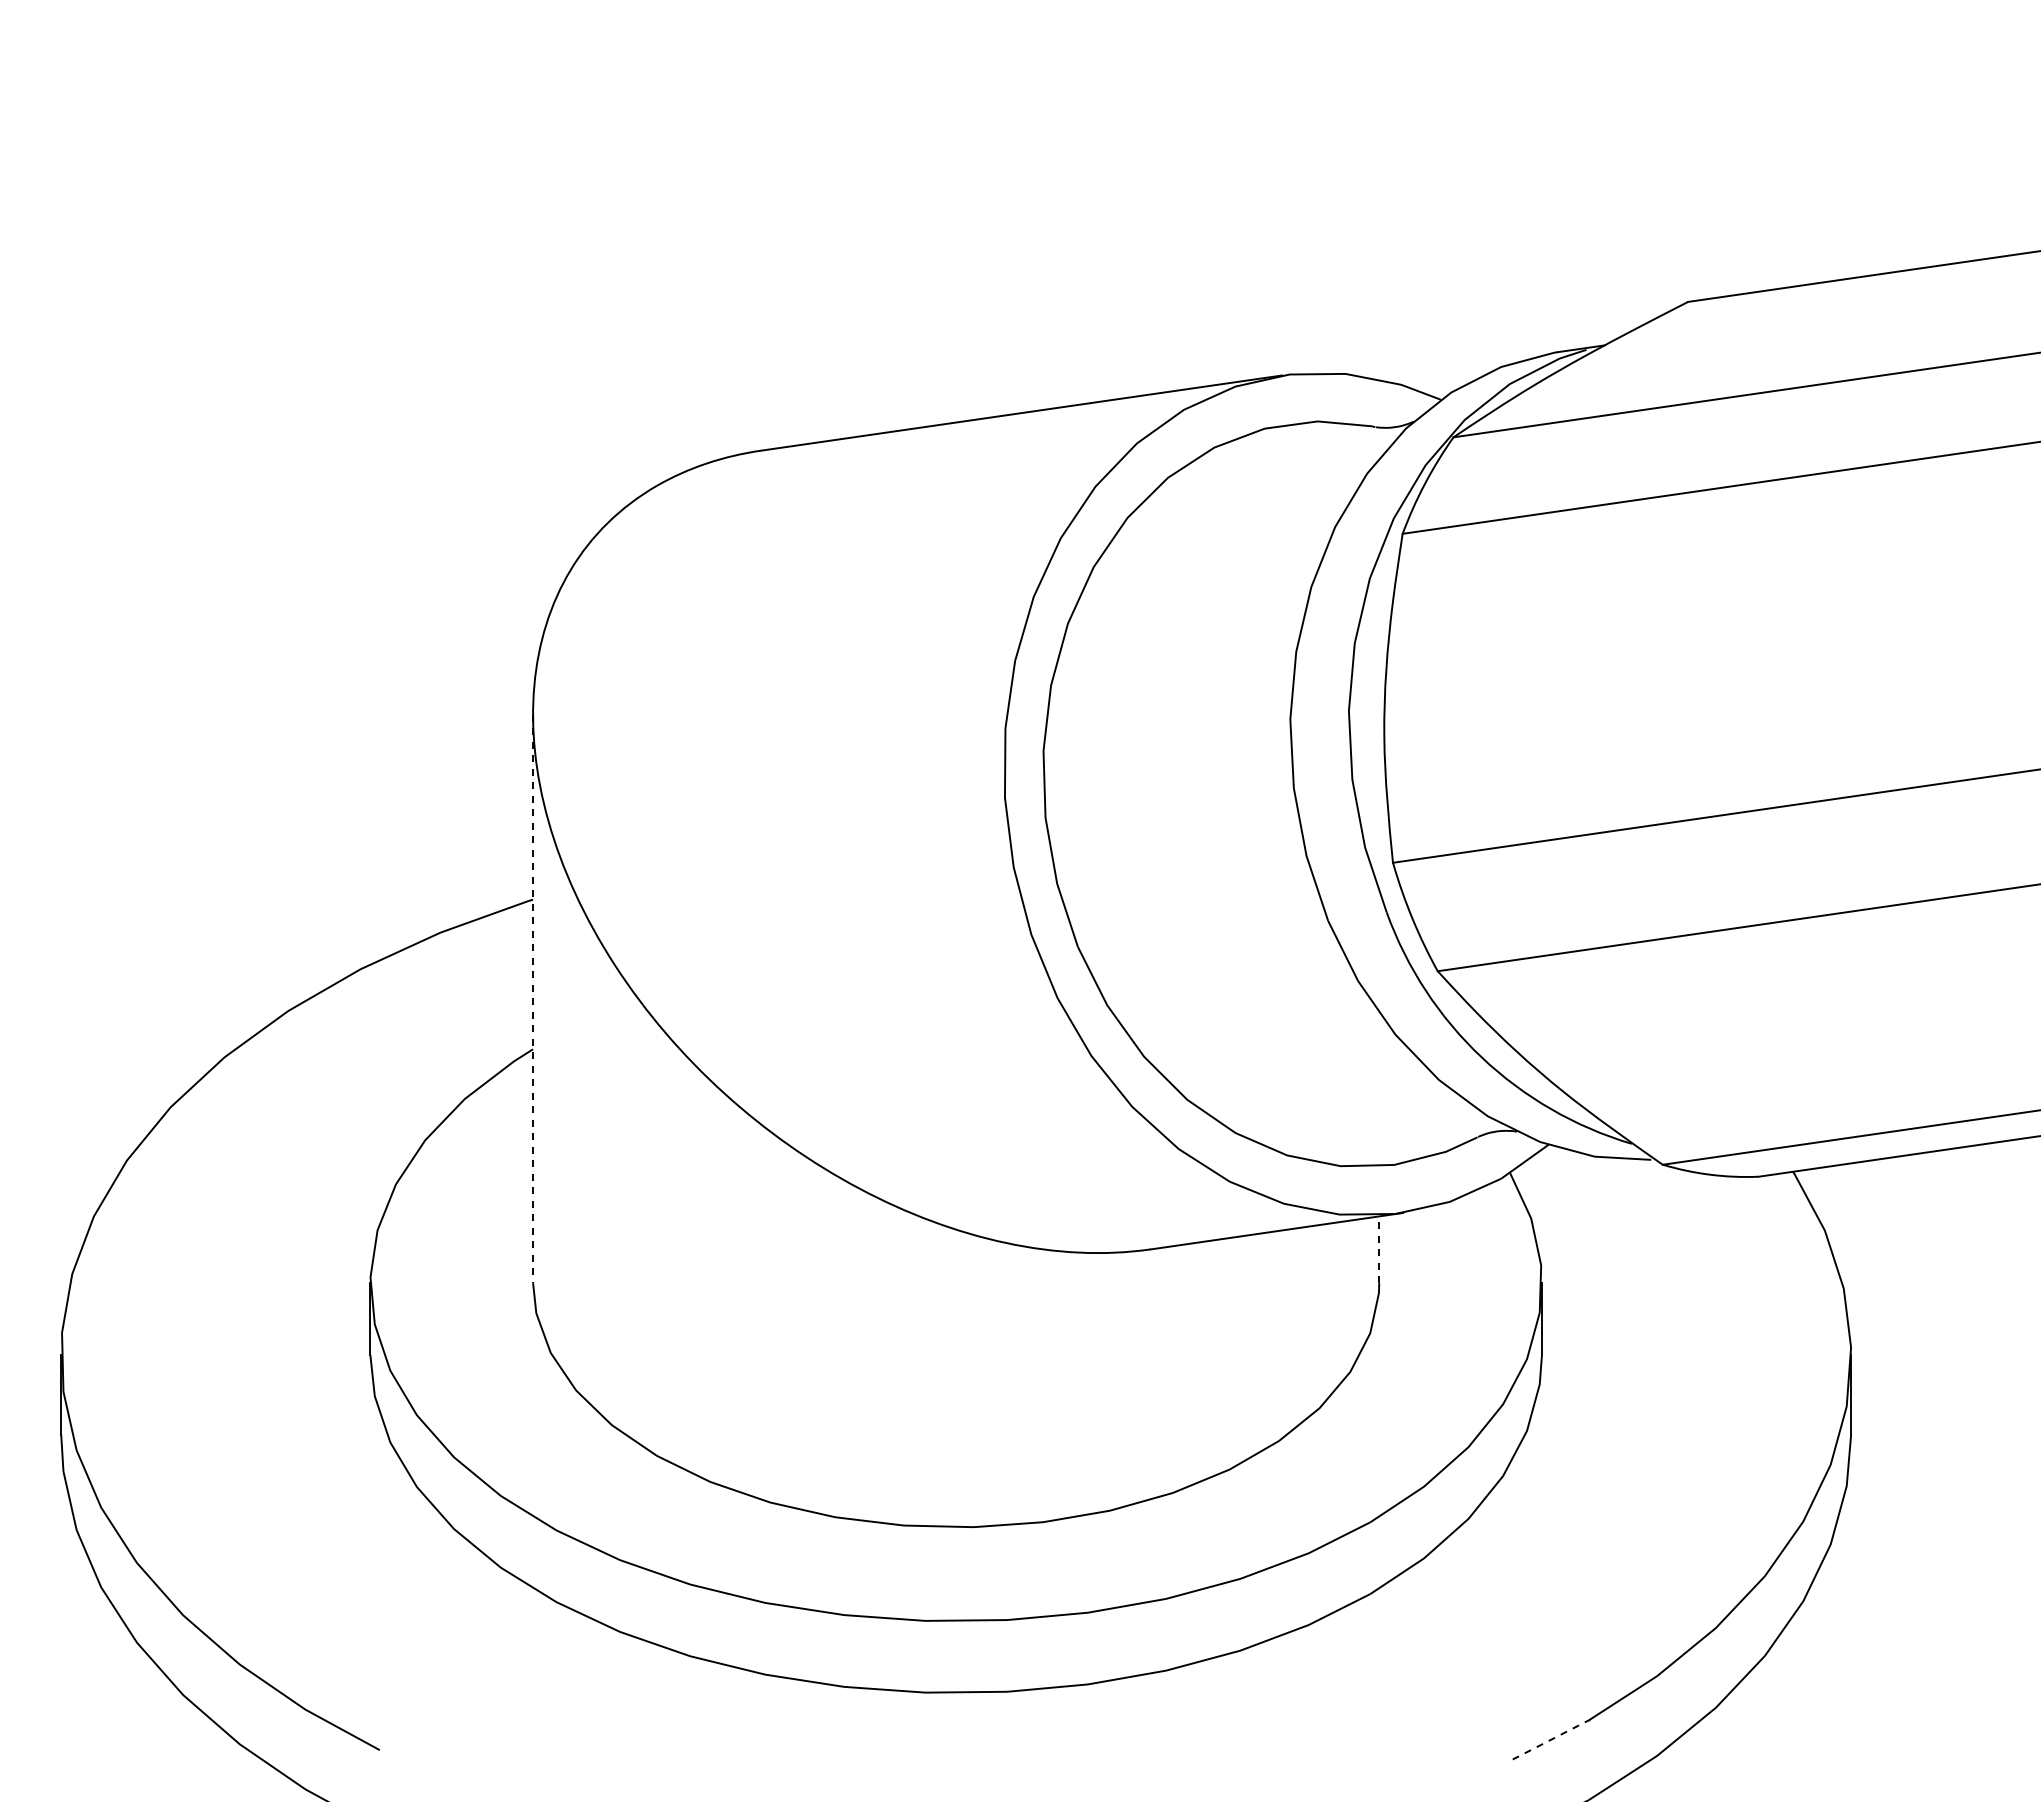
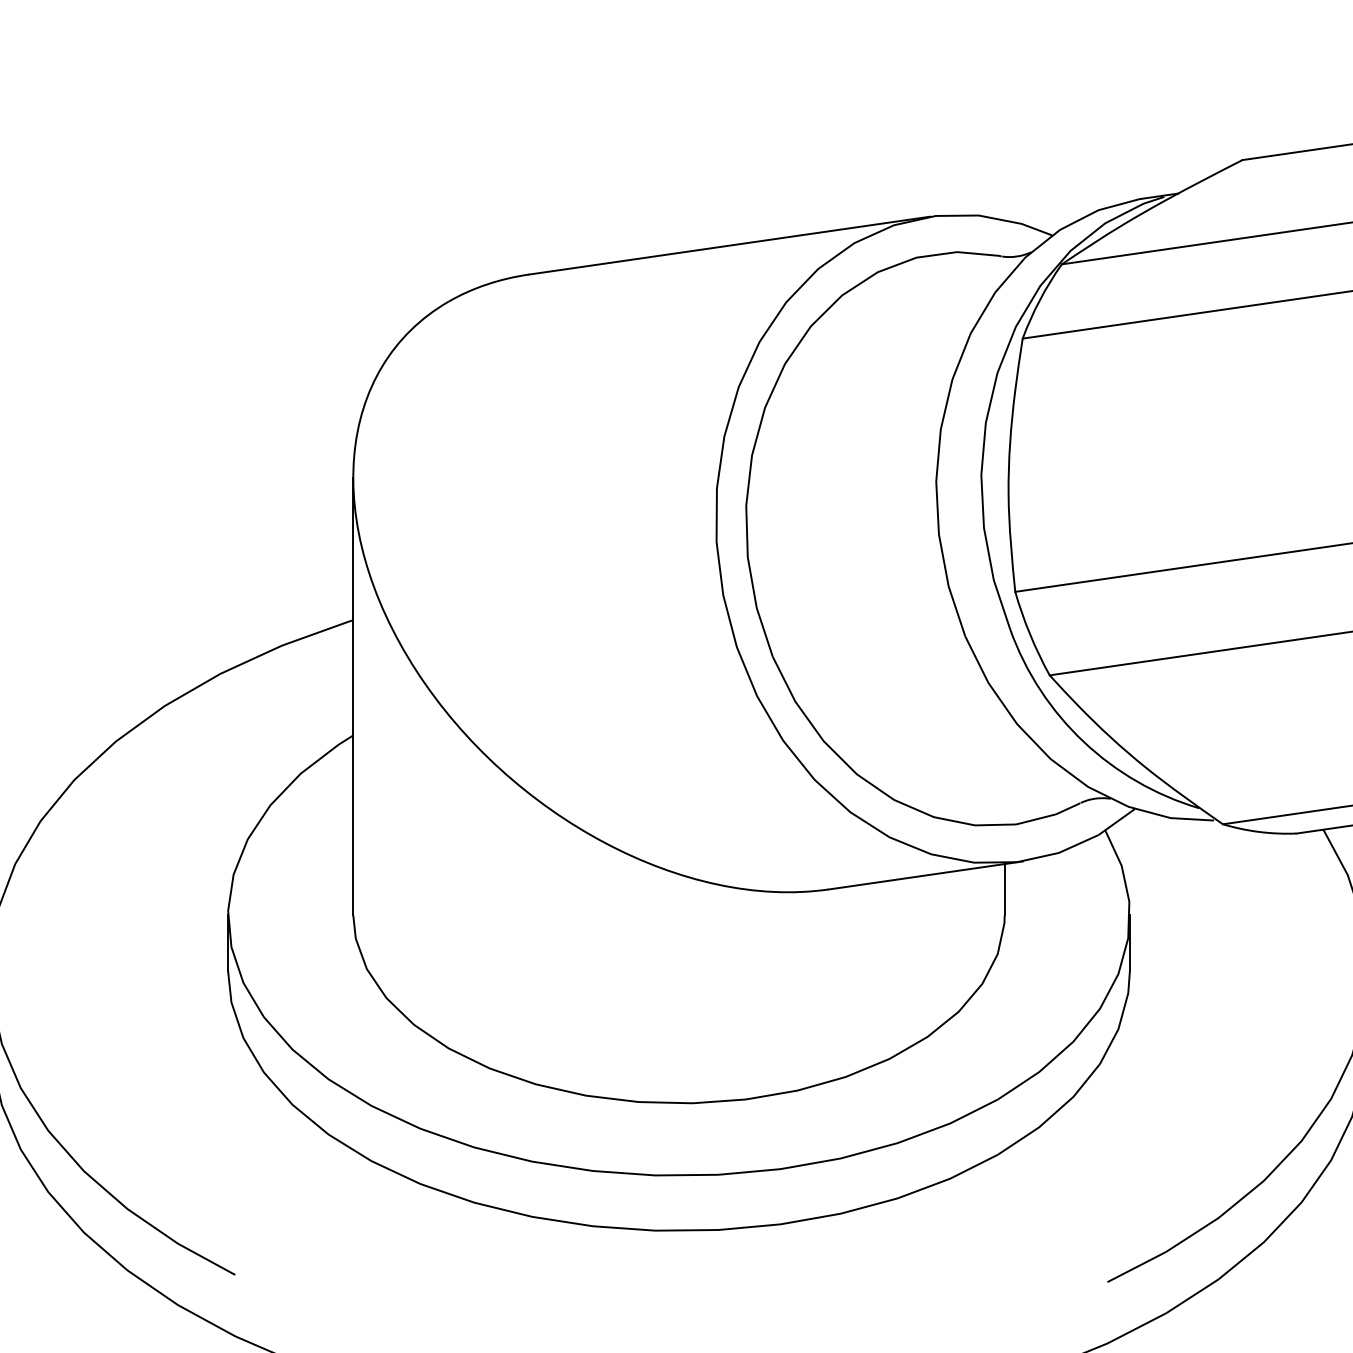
line: (533, 999) -> (353, 697), dashed -> solid
line: (1379, 1249) -> (1004, 889), dashed -> solid
line: (1551, 1739) -> (1137, 1266), dashed -> solid

